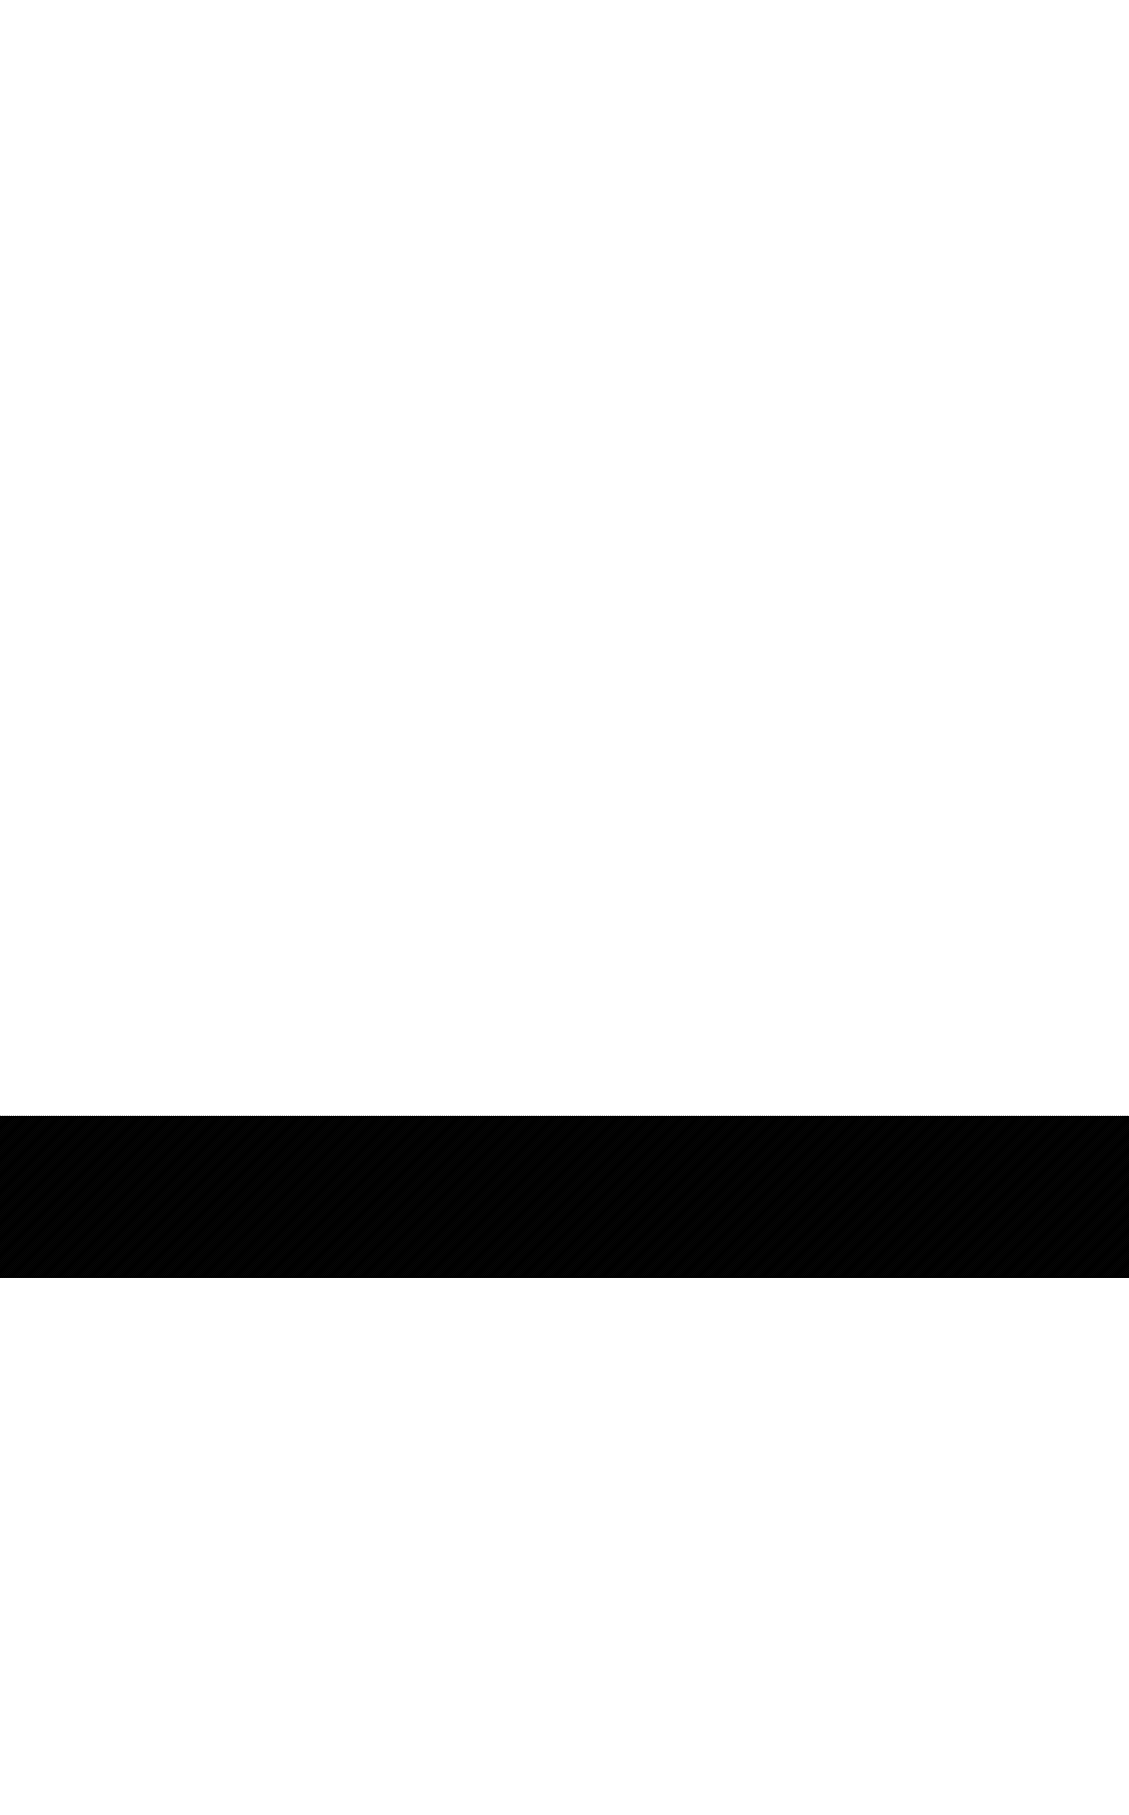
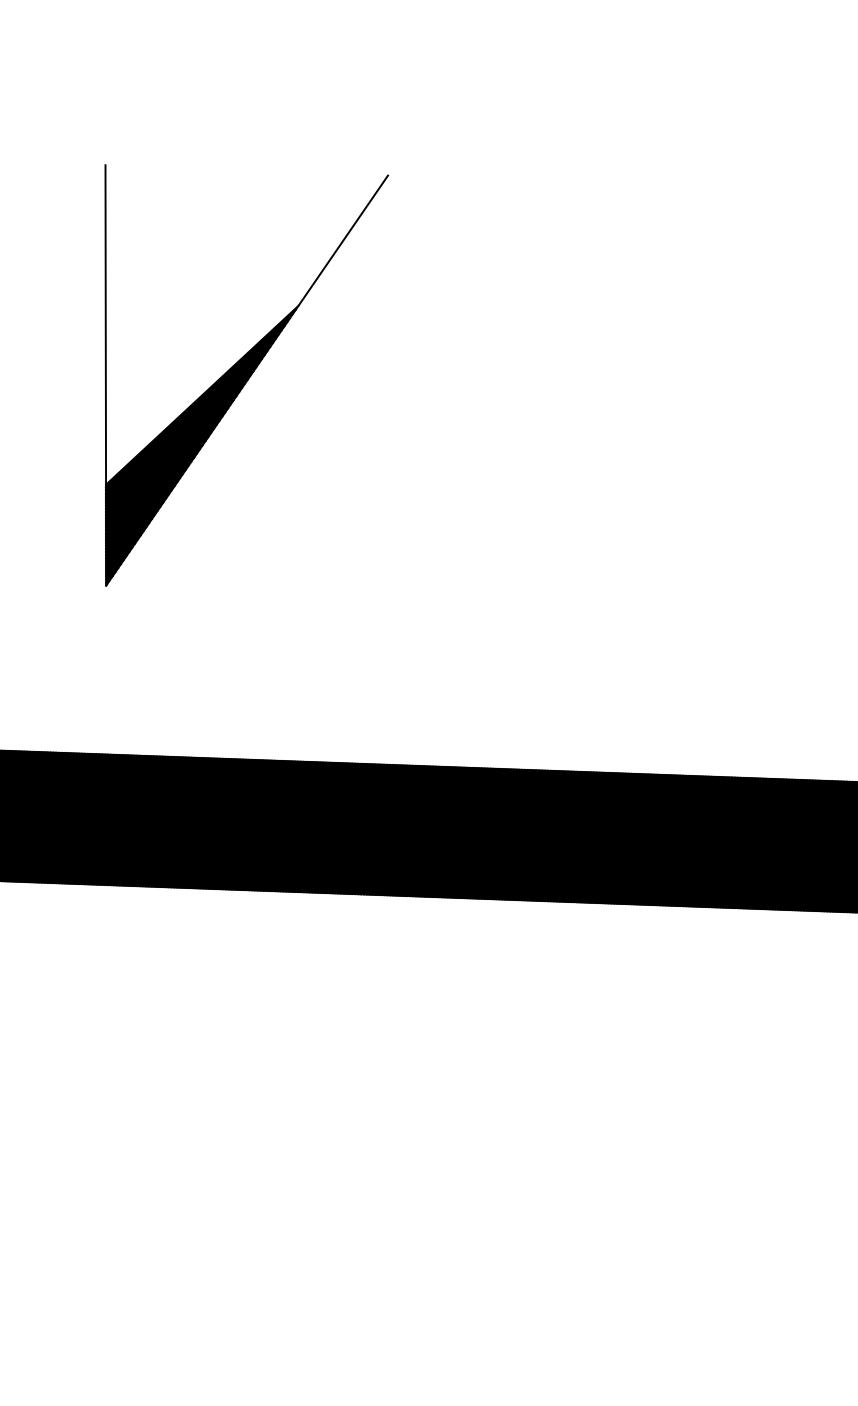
part: (427, 651) -> (239, 379), added

